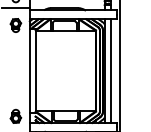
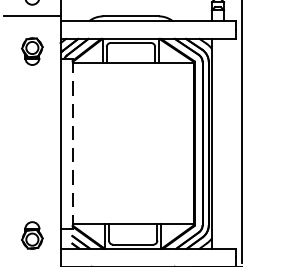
line: (110, 70) -> (223, 142), removed
line: (35, 71) -> (72, 144), solid -> dashed

